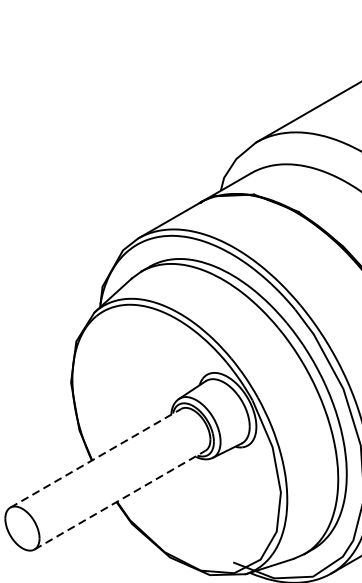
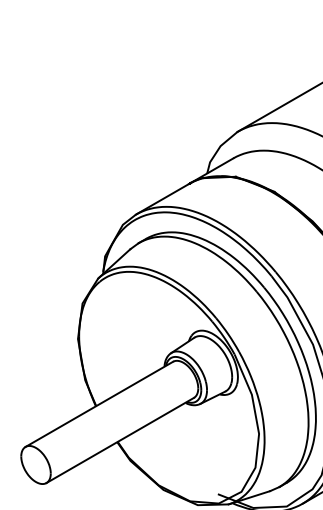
line: (95, 458) -> (99, 404), dashed -> solid
line: (120, 500) -> (120, 440), dashed -> solid

